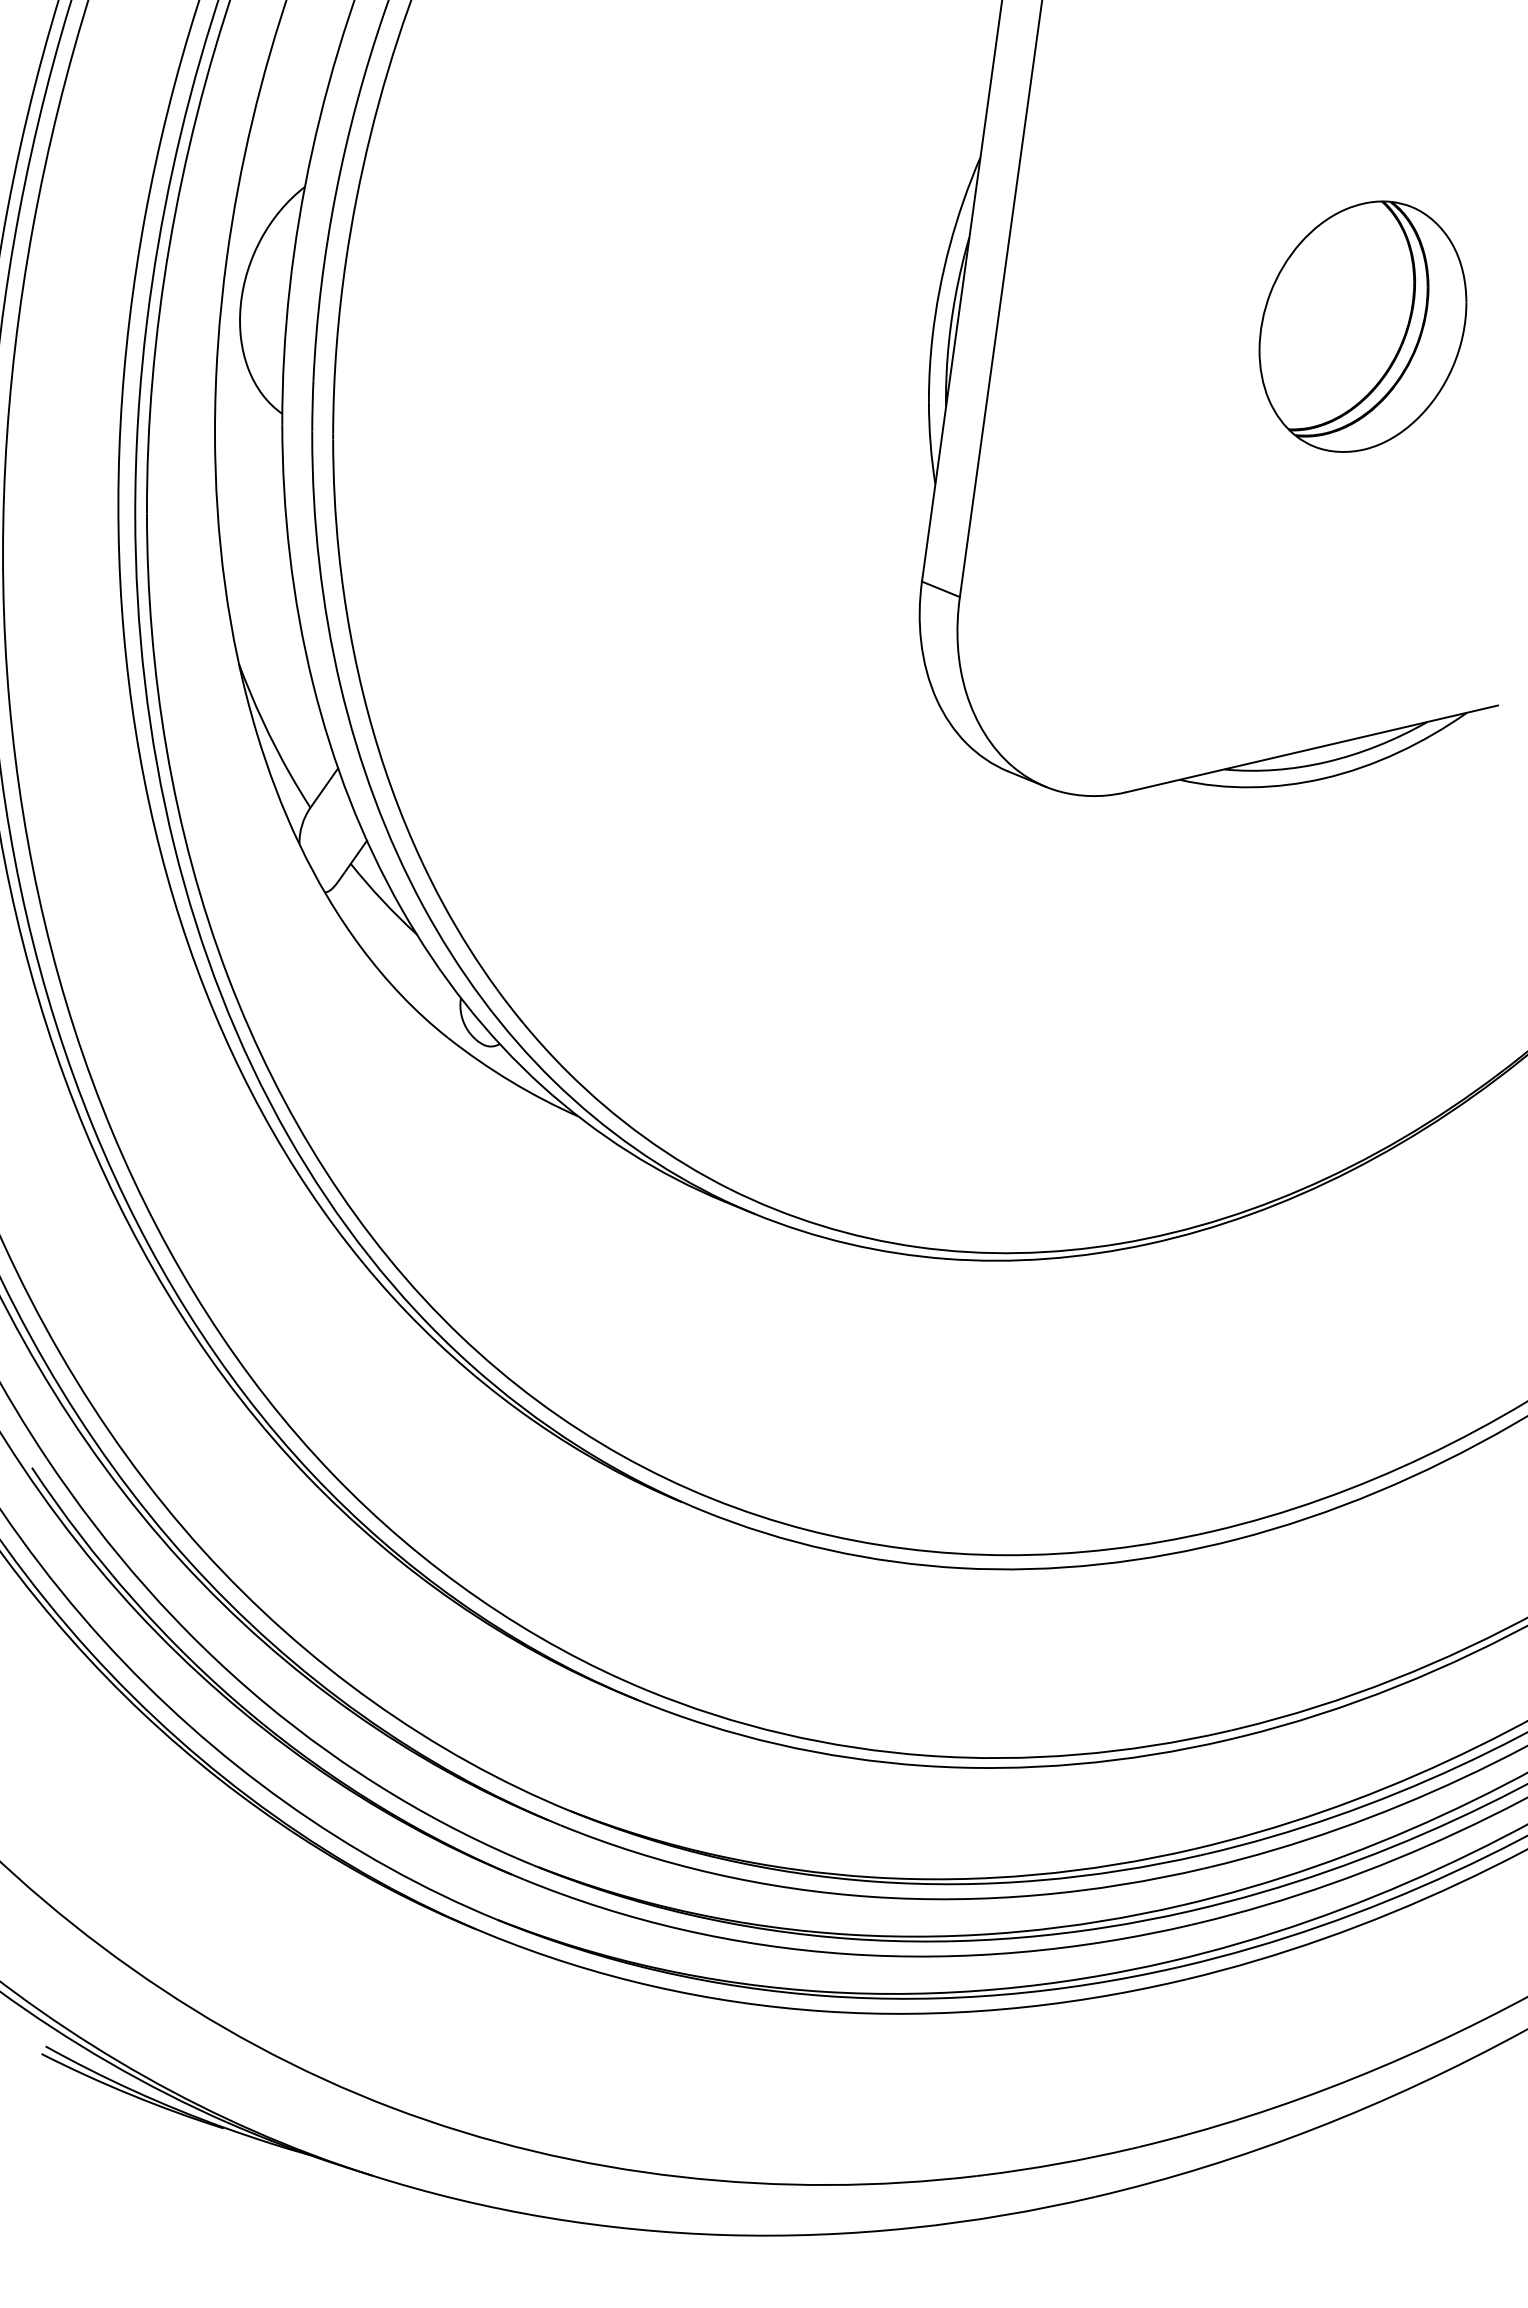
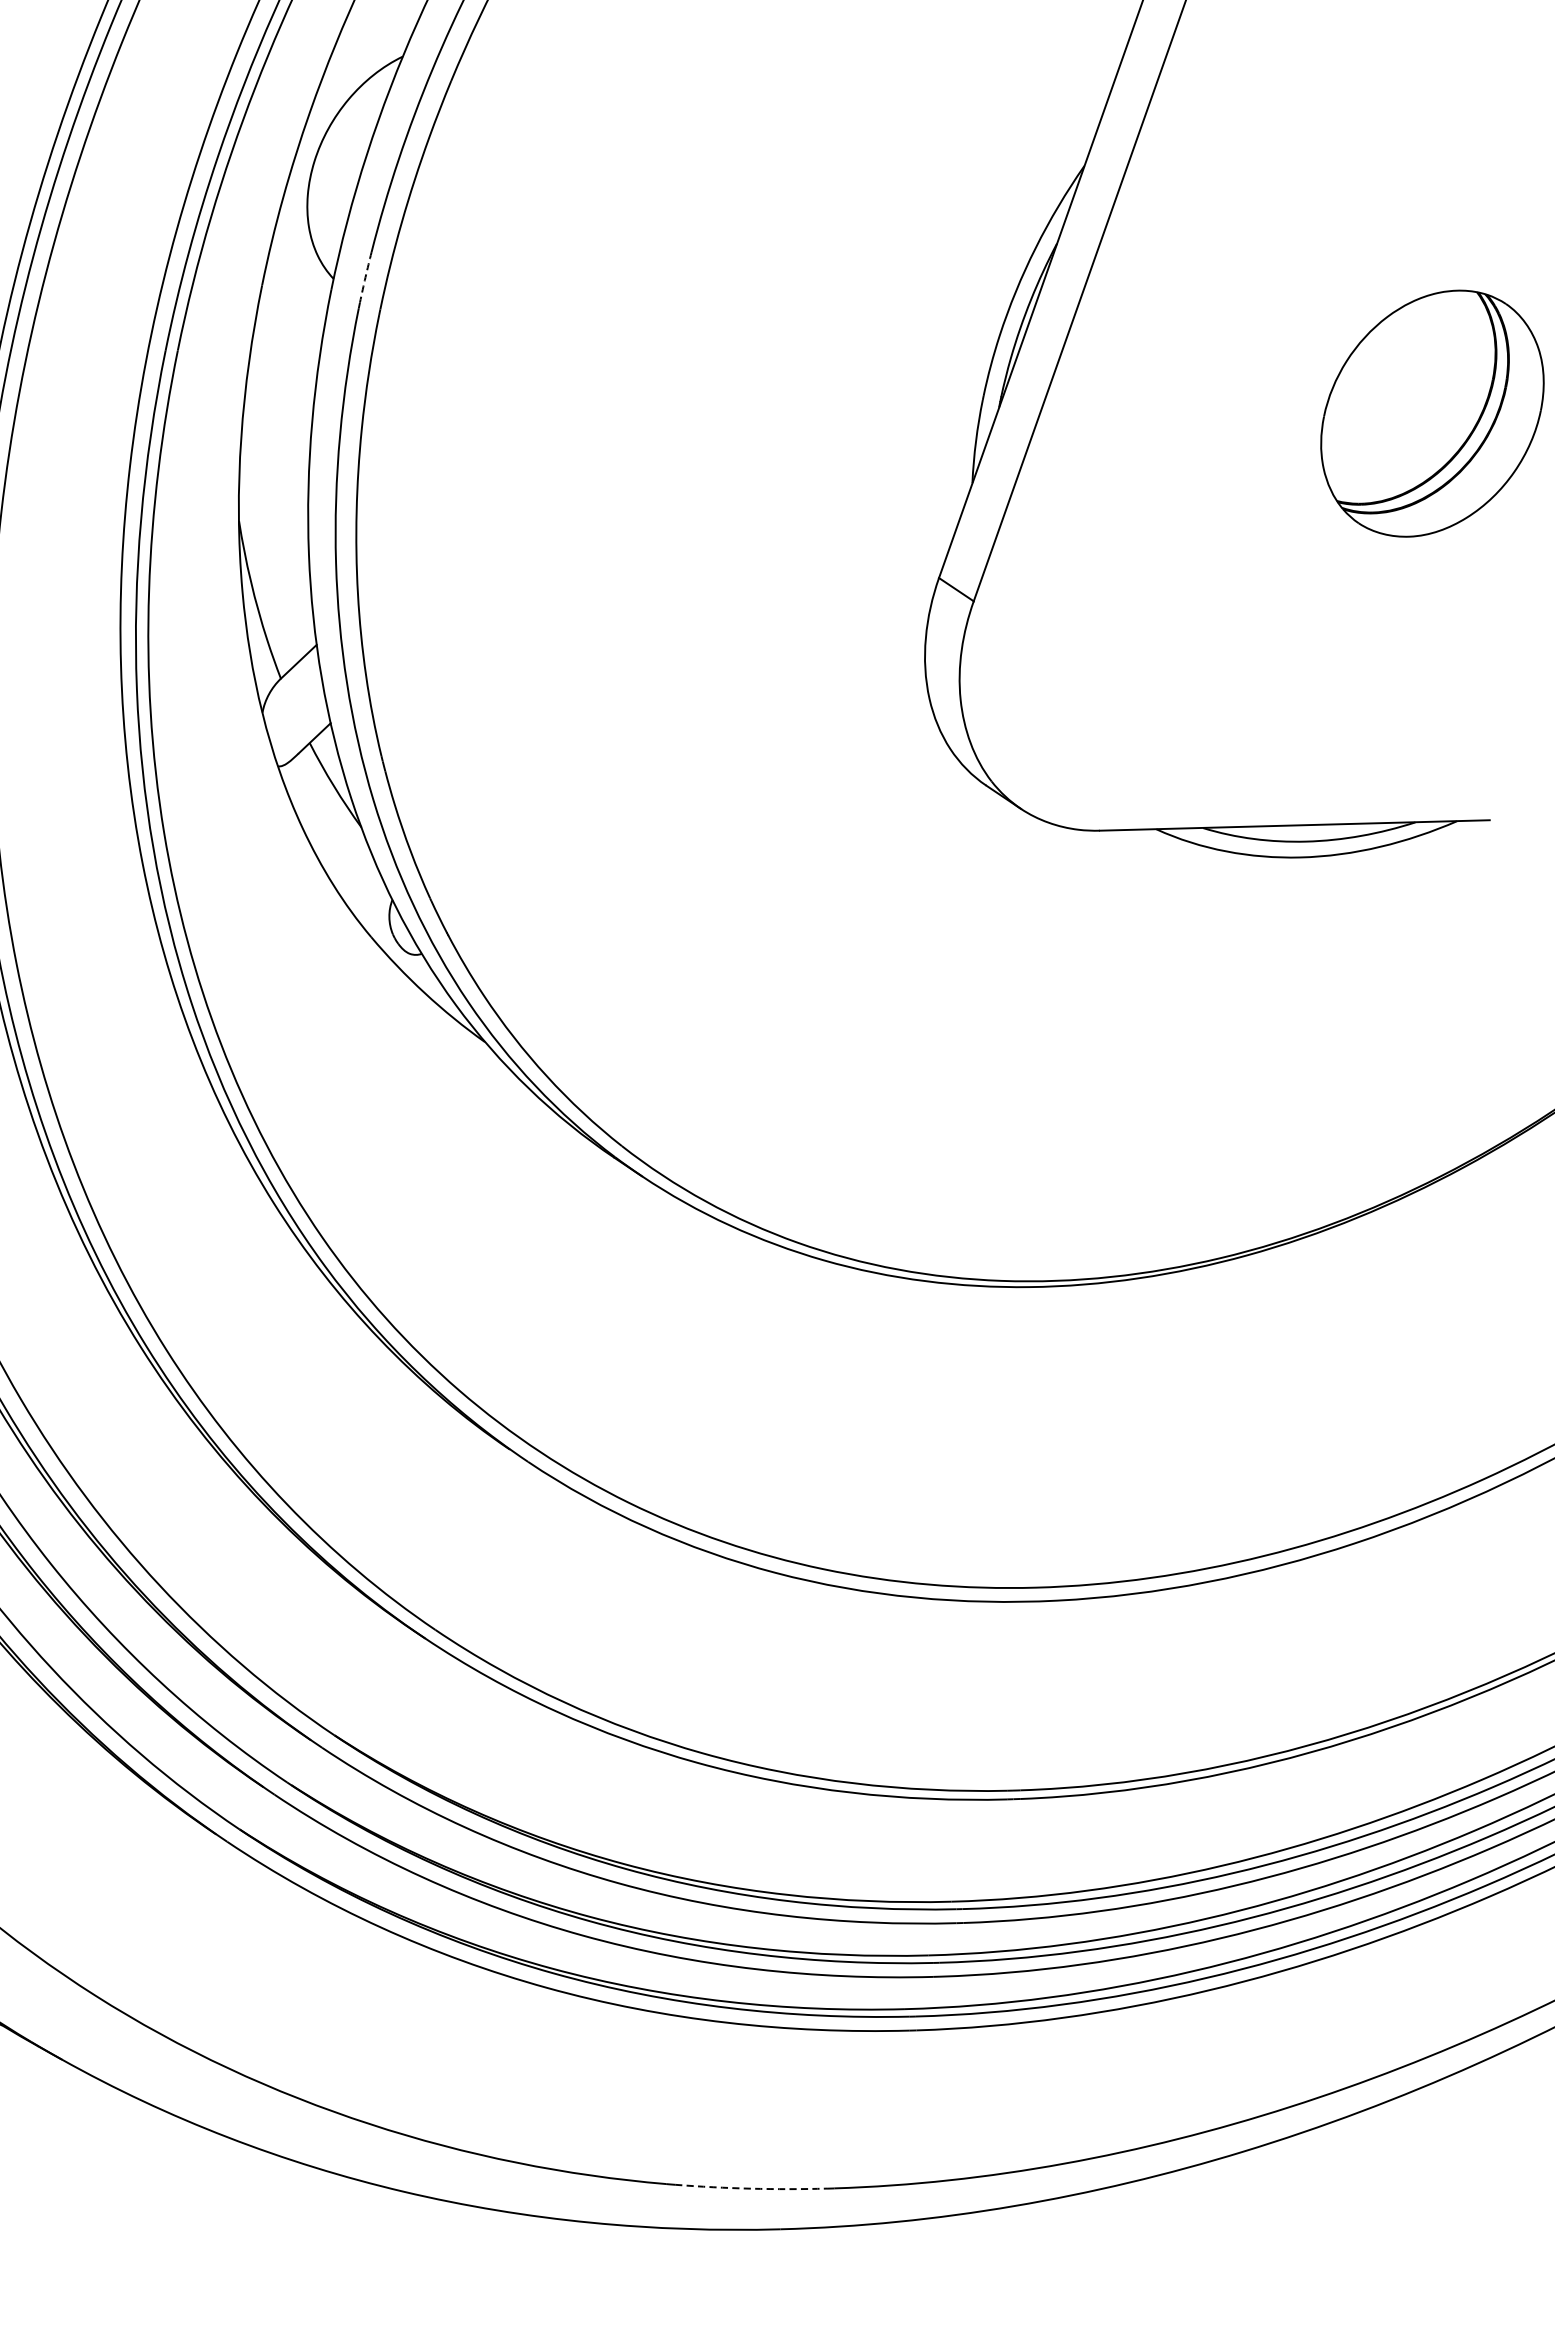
arc: (312, 406) -> (365, 277), solid -> dashed
arc: (1058, 2163) -> (750, 2188), solid -> dashed

